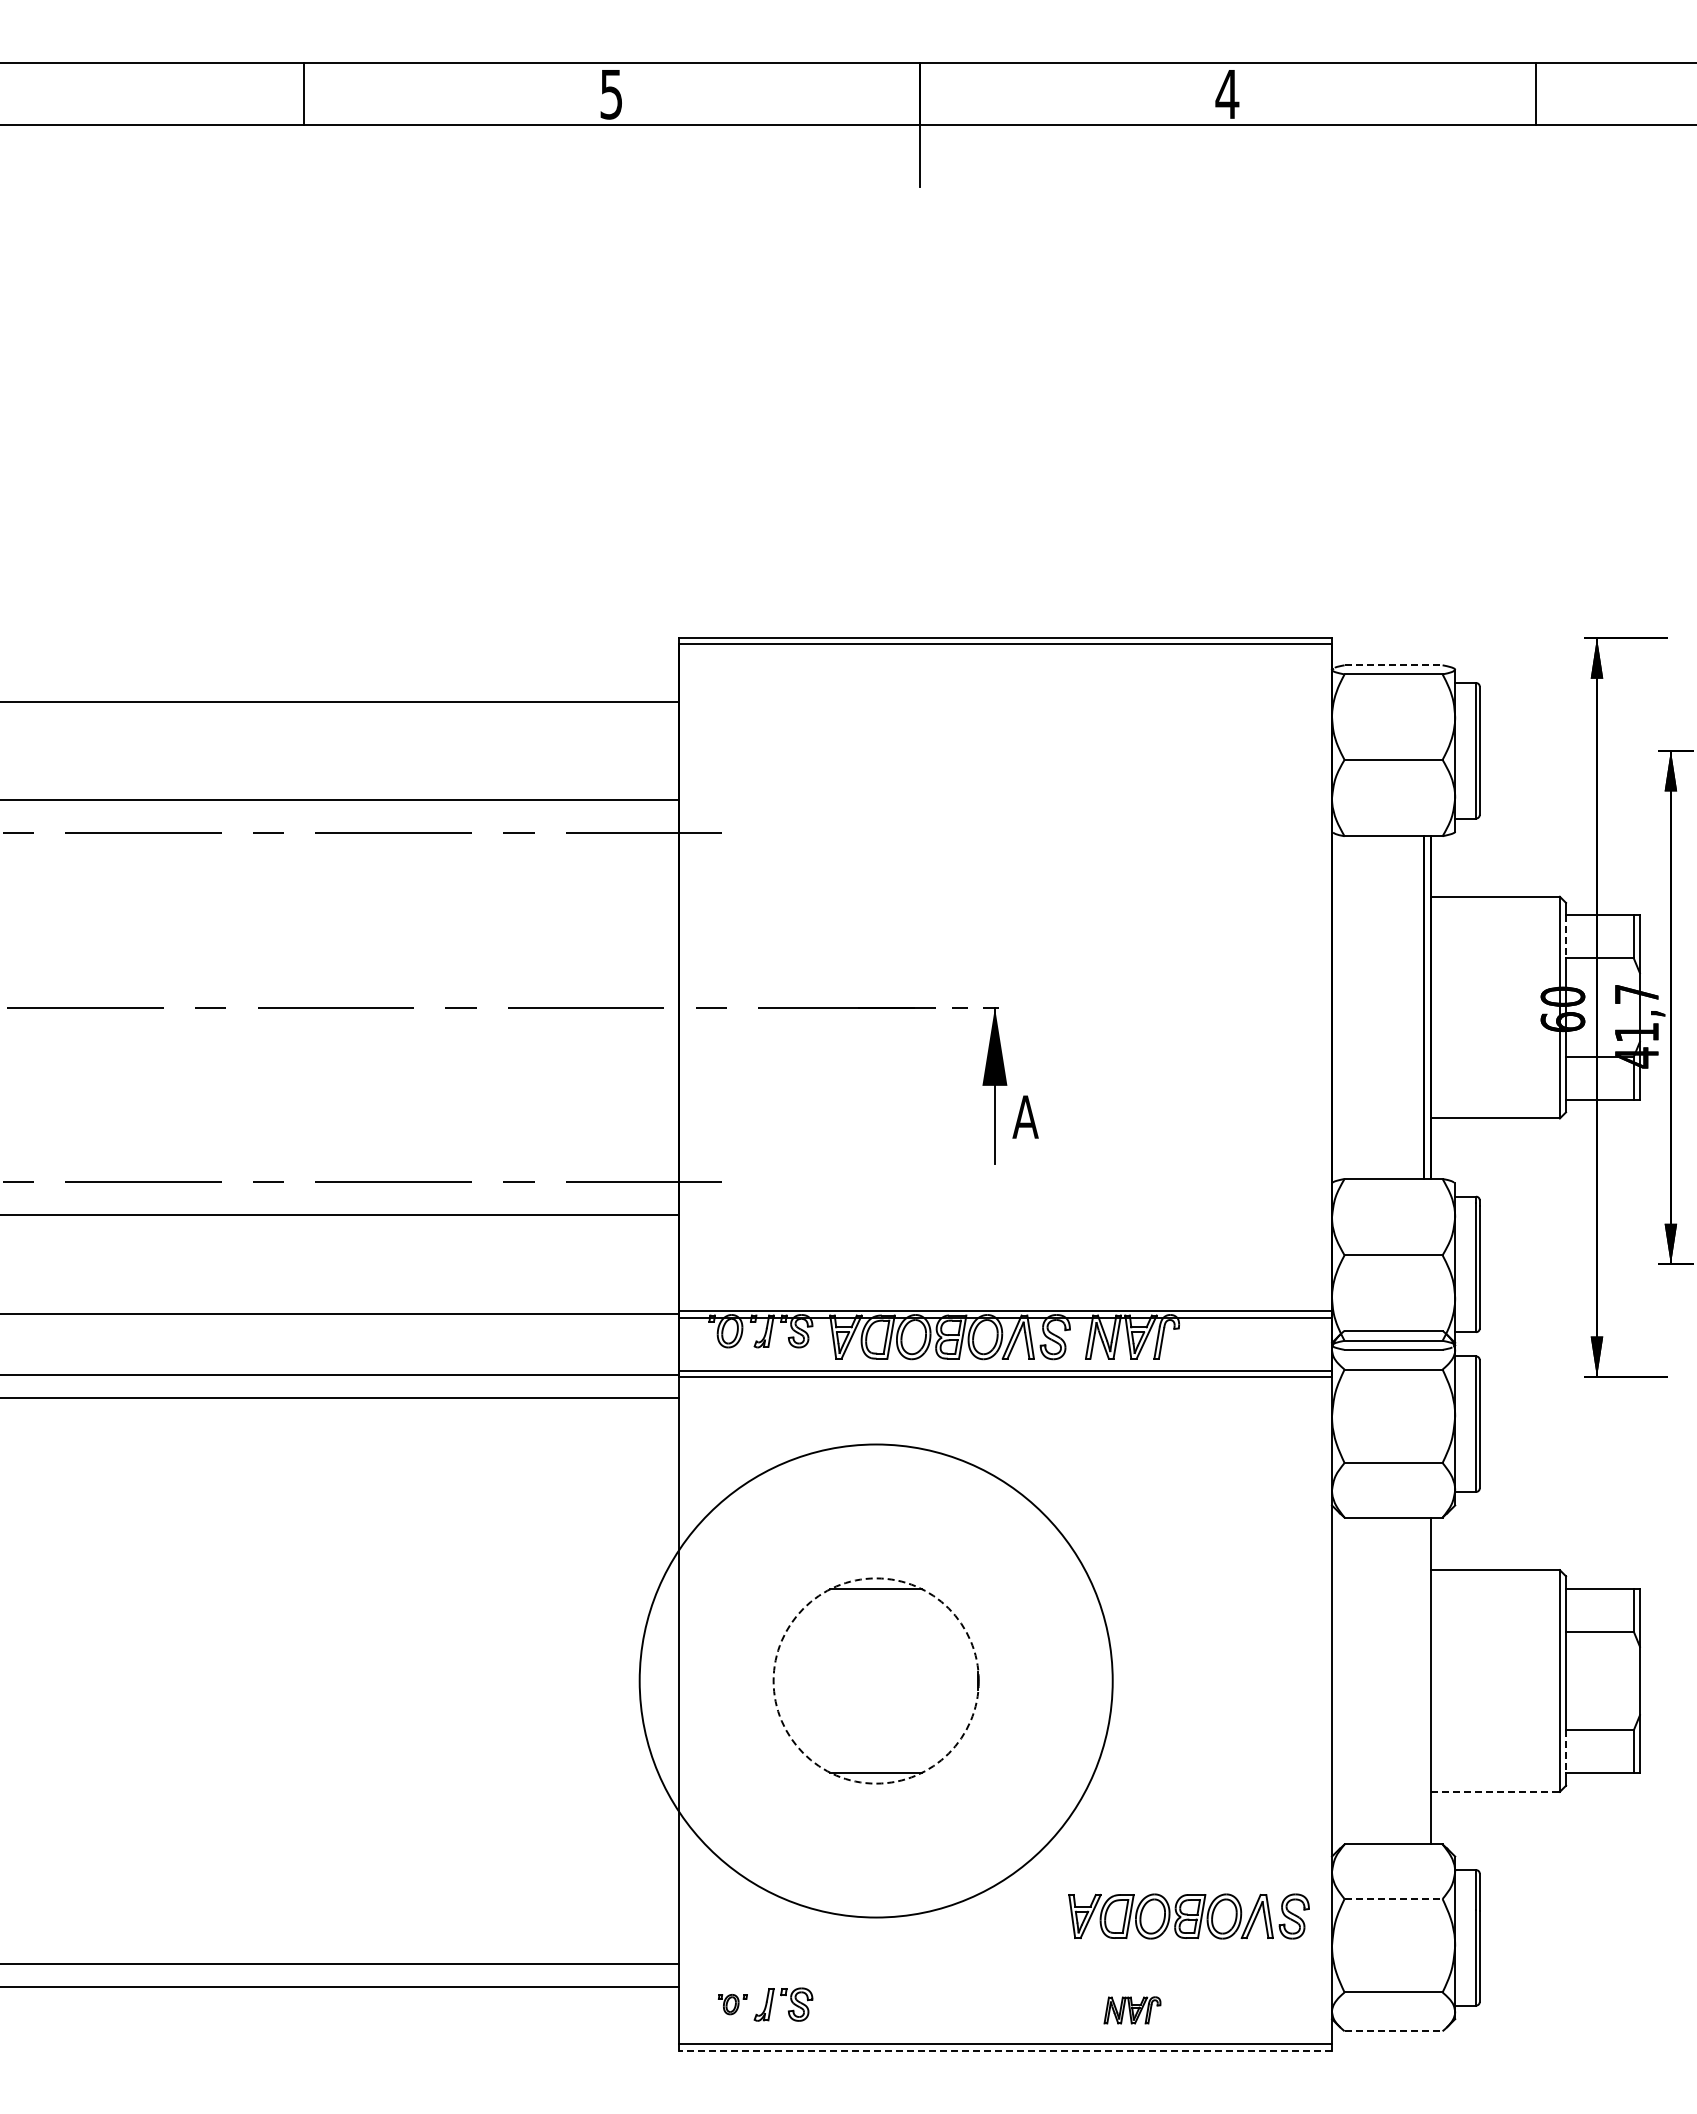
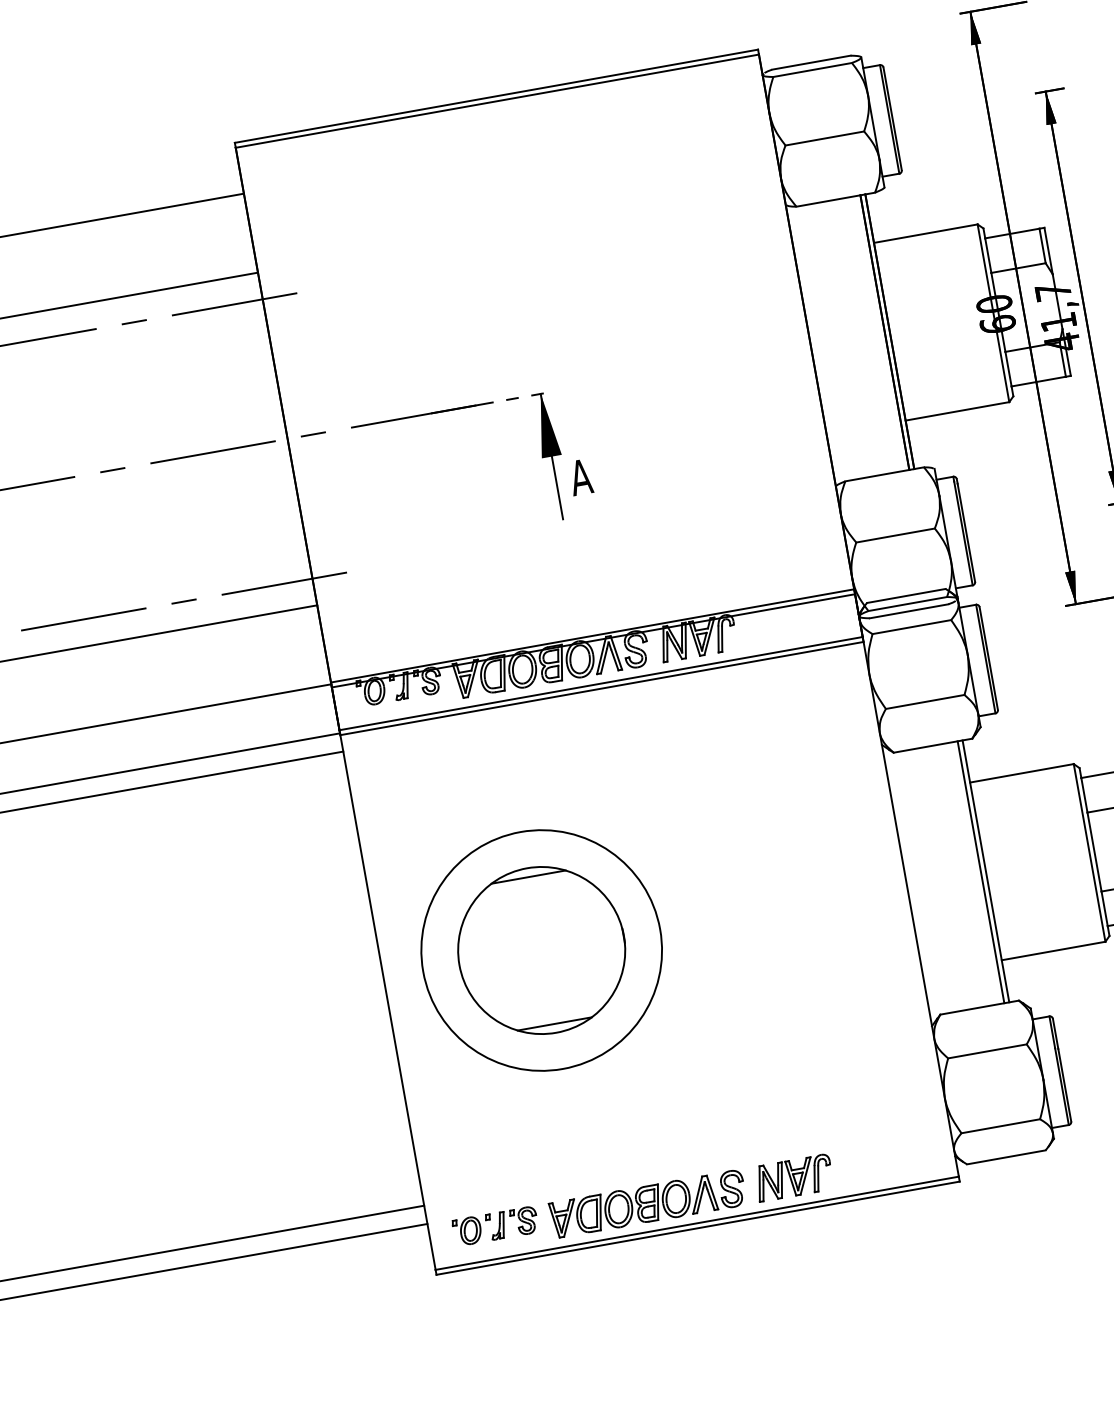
line: (1394, 665) -> (812, 62), dashed -> solid
line: (1566, 936) -> (988, 255), dashed -> solid
circle: (875, 1680) -> (541, 950), dashed -> solid
circle: (876, 1680) -> (541, 950), size x0.62
line: (1424, 1680) -> (981, 871), added
line: (1566, 1751) -> (1104, 908), dashed -> solid
line: (1495, 1791) -> (1053, 950), dashed -> solid
line: (1394, 1899) -> (988, 1051), dashed -> solid
part: (1188, 1916) -> (647, 1204), moved
part: (732, 2004) -> (472, 1230), size x1.67
part: (1132, 2010) -> (794, 1177), size x1.67
line: (1394, 2031) -> (1007, 1157), dashed -> solid
line: (1005, 2050) -> (698, 1228), dashed -> solid

